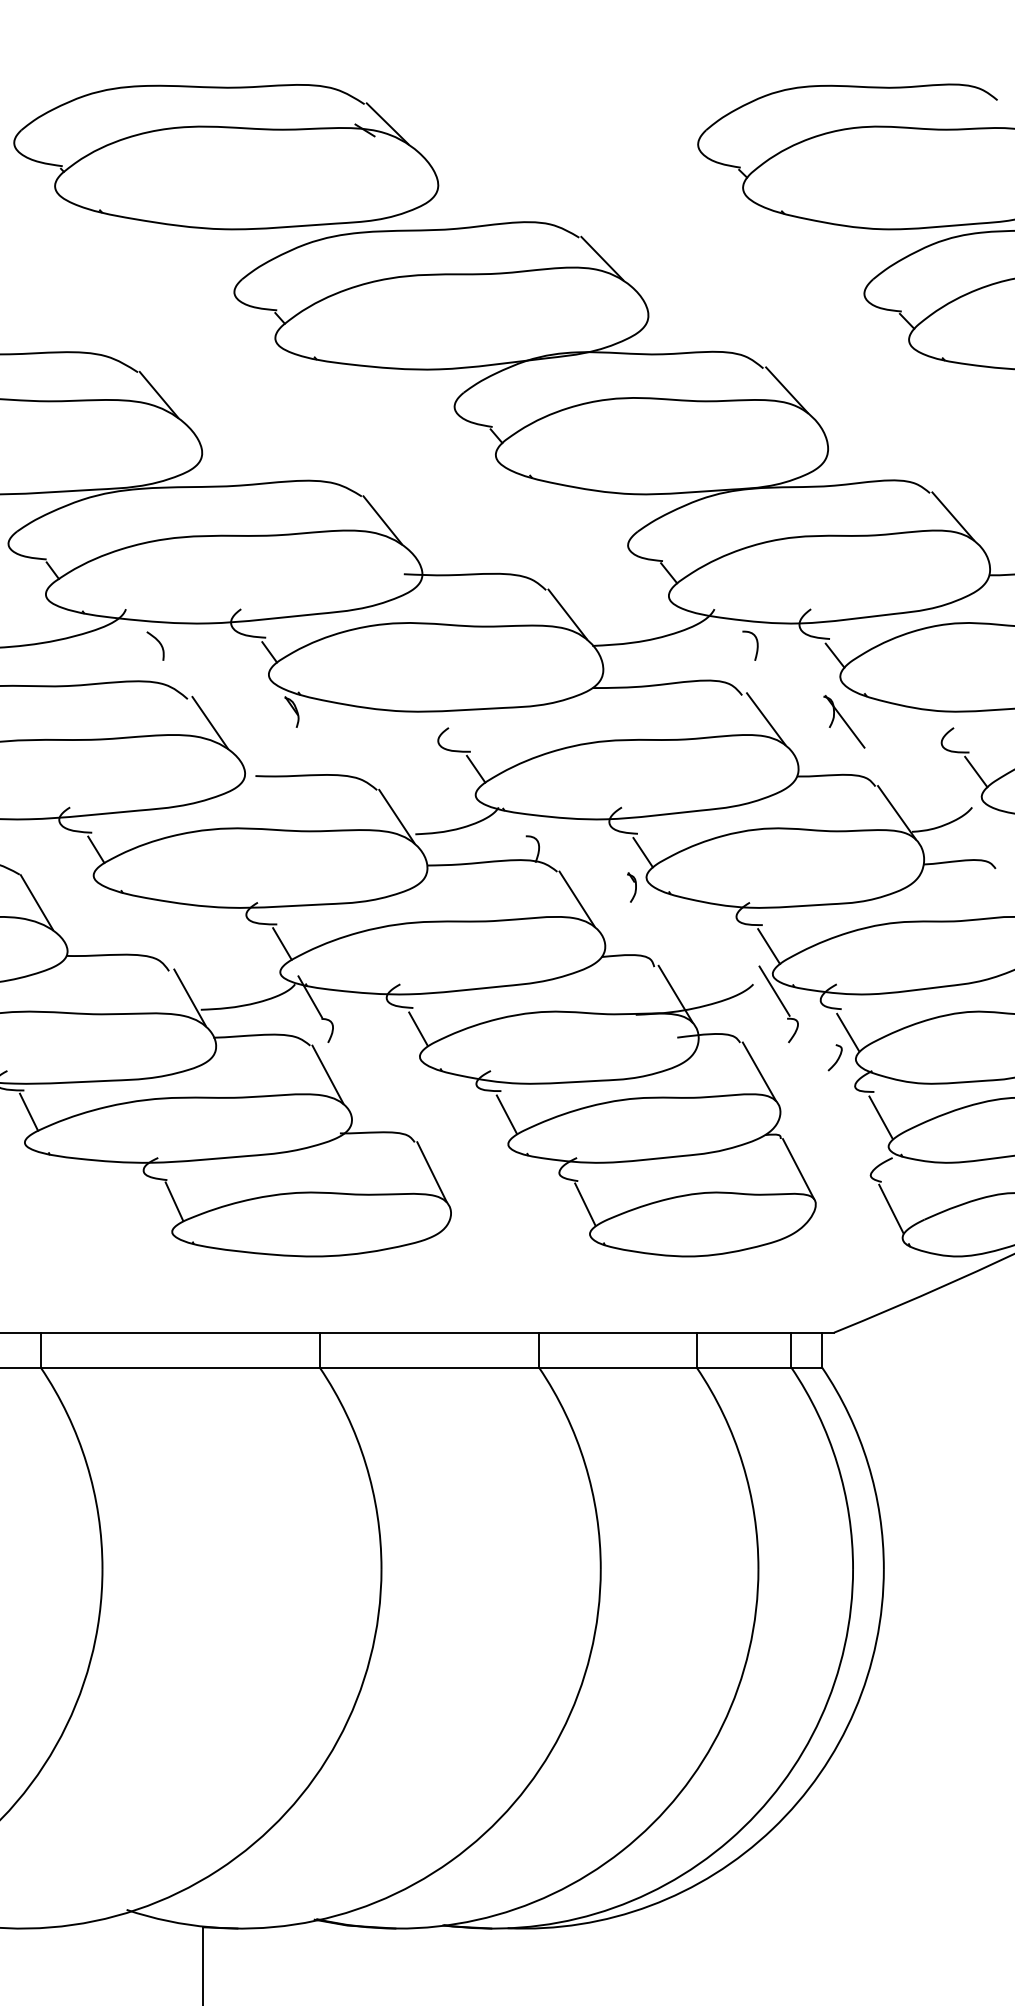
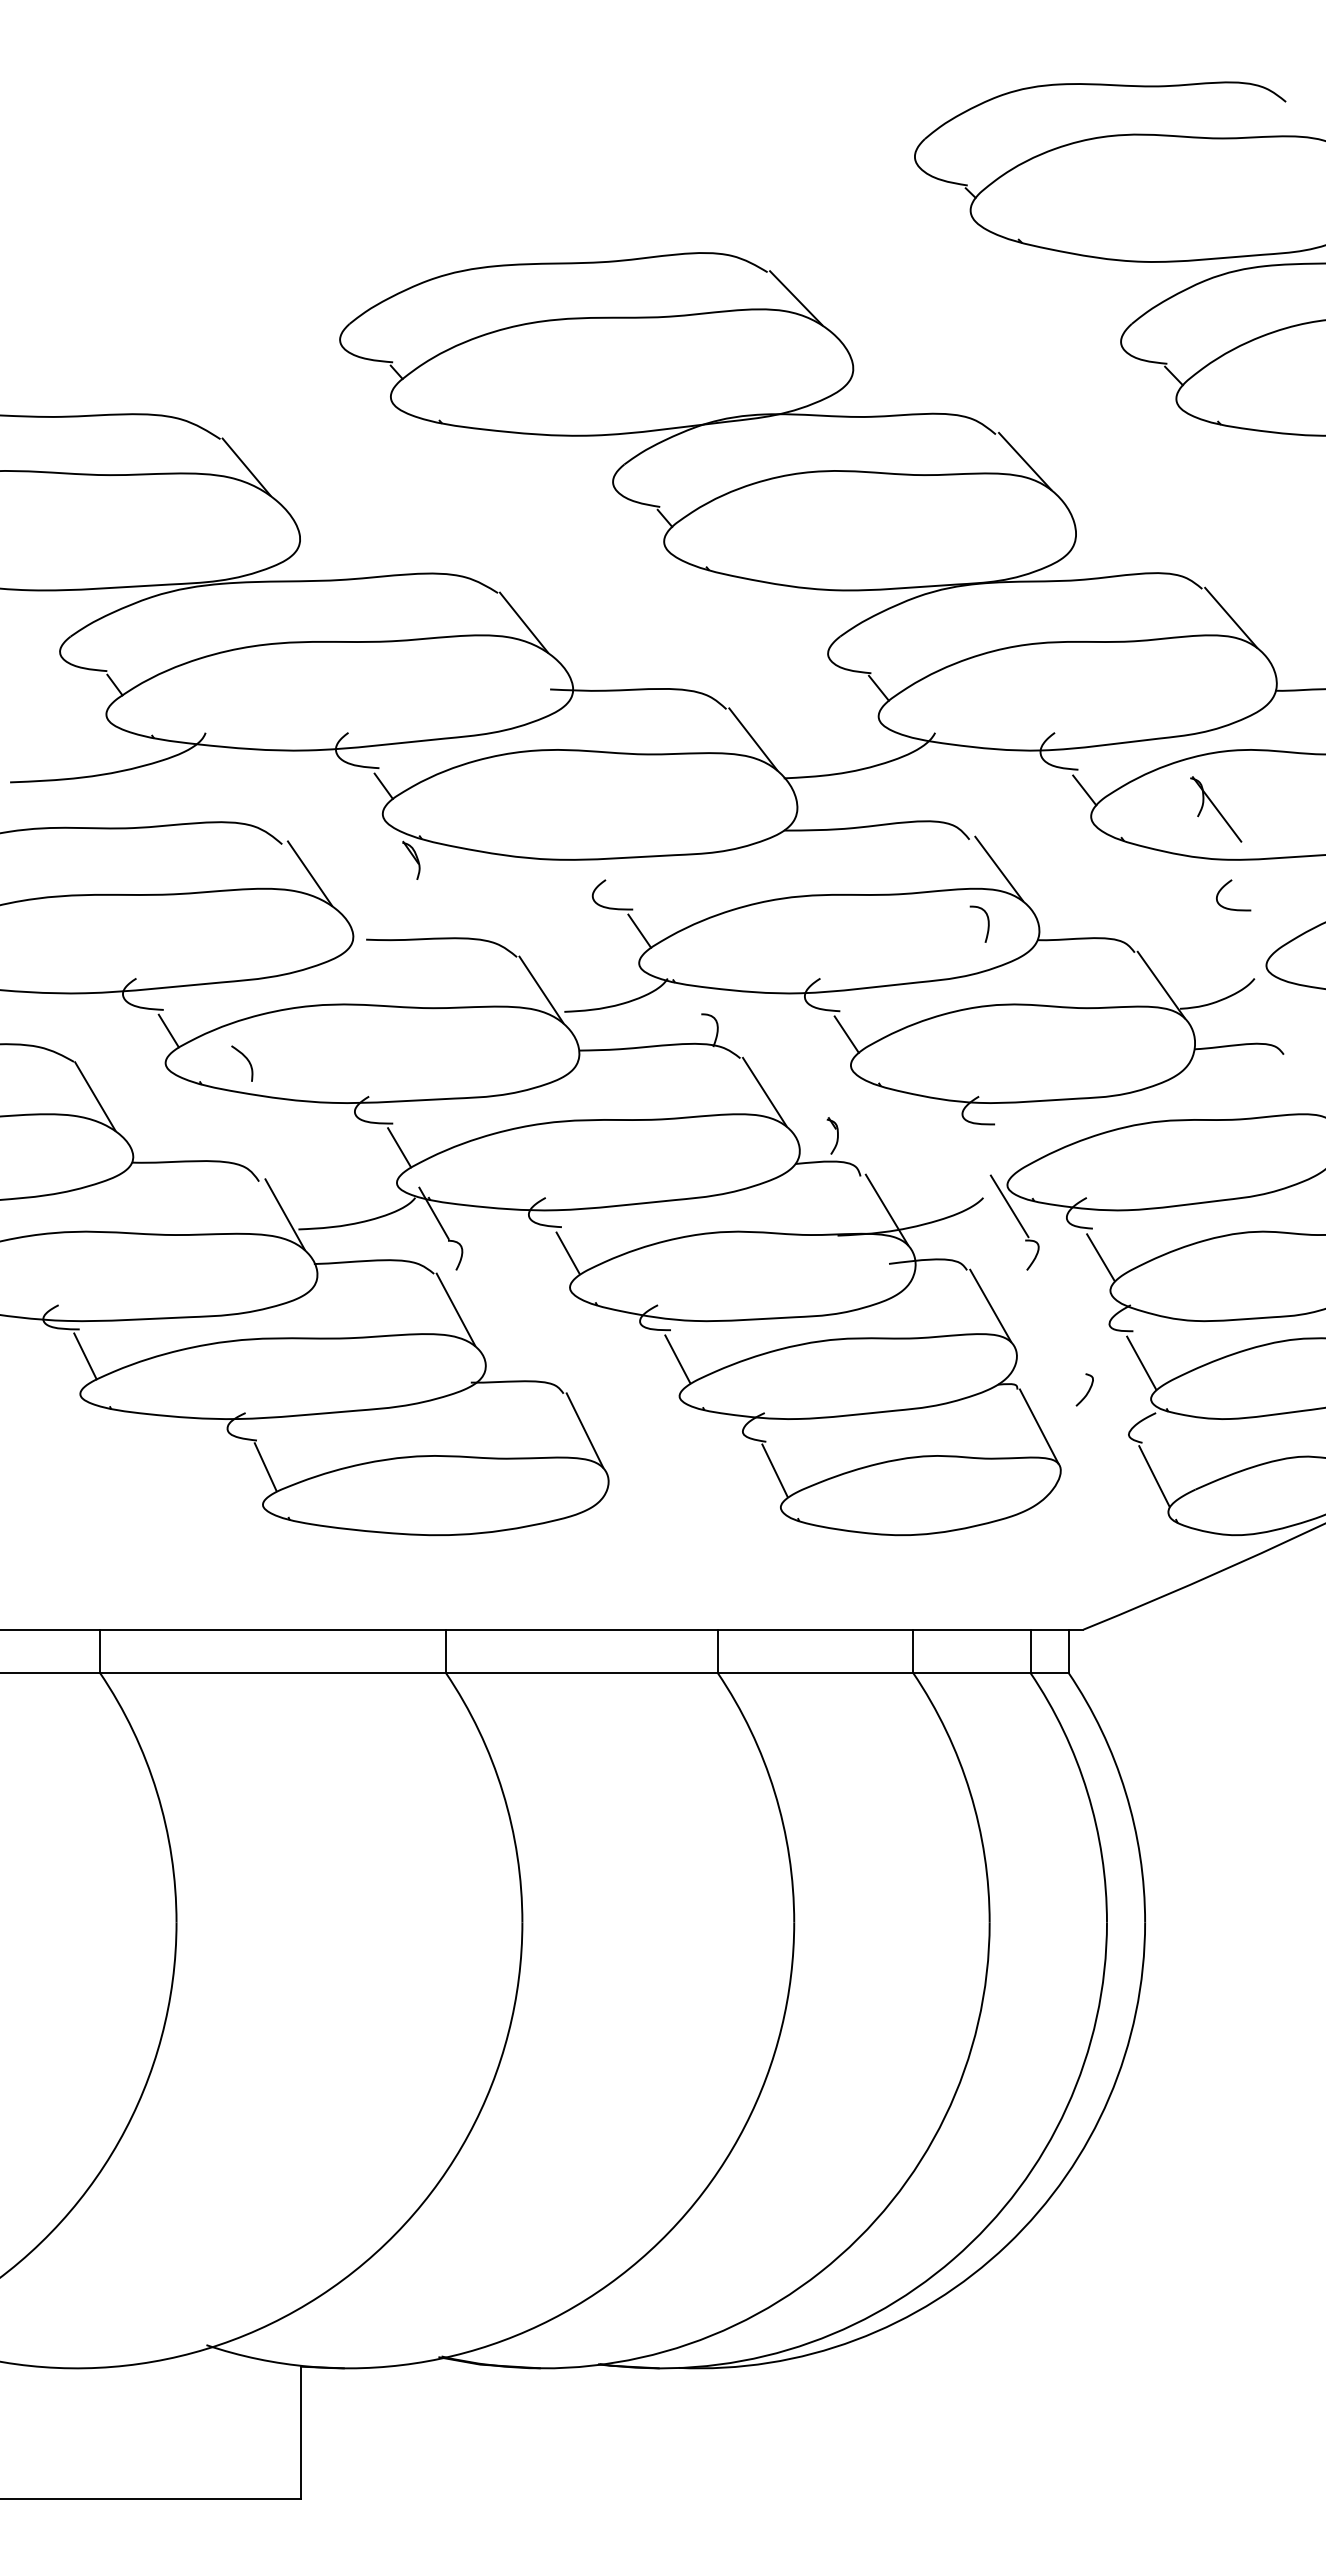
part: (225, 157) -> (329, 172), removed
curve: (159, 644) -> (247, 1061), moved
curve: (756, 645) -> (987, 923), moved
part: (844, 721) -> (1216, 809), moved
line: (976, 771) -> (1259, 934), removed
part: (631, 887) -> (832, 1135), moved
line: (768, 946) -> (1002, 1150), removed
curve: (837, 1059) -> (1087, 1391), moved

